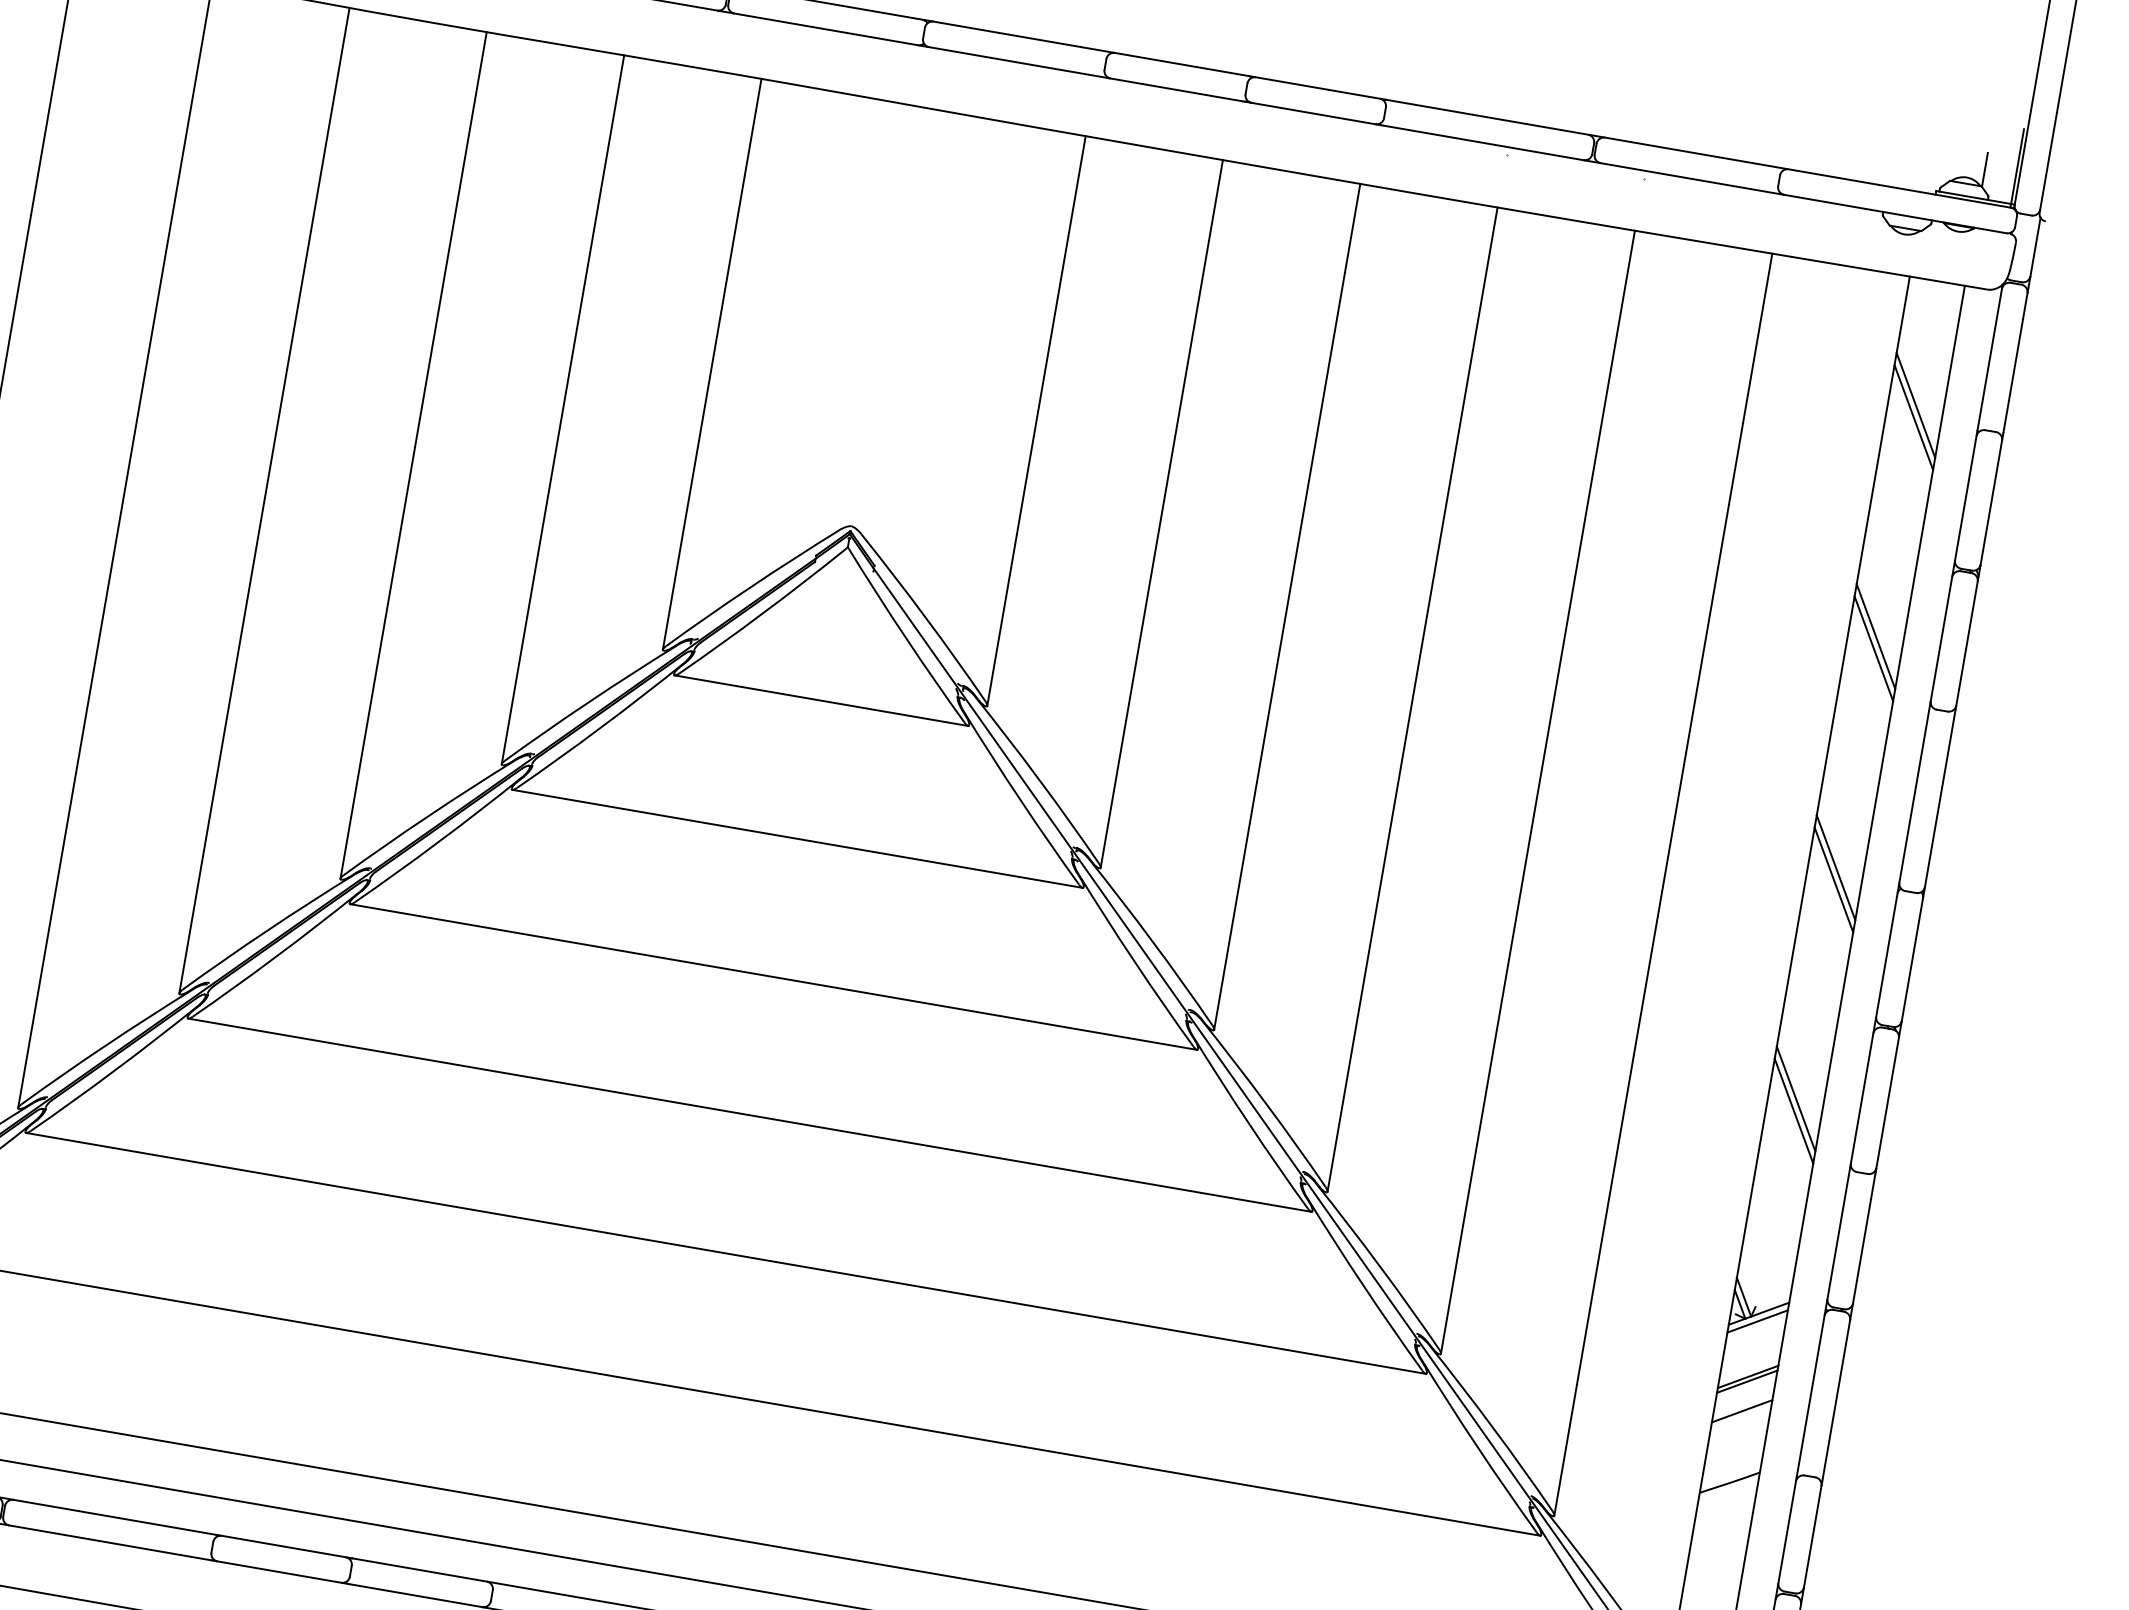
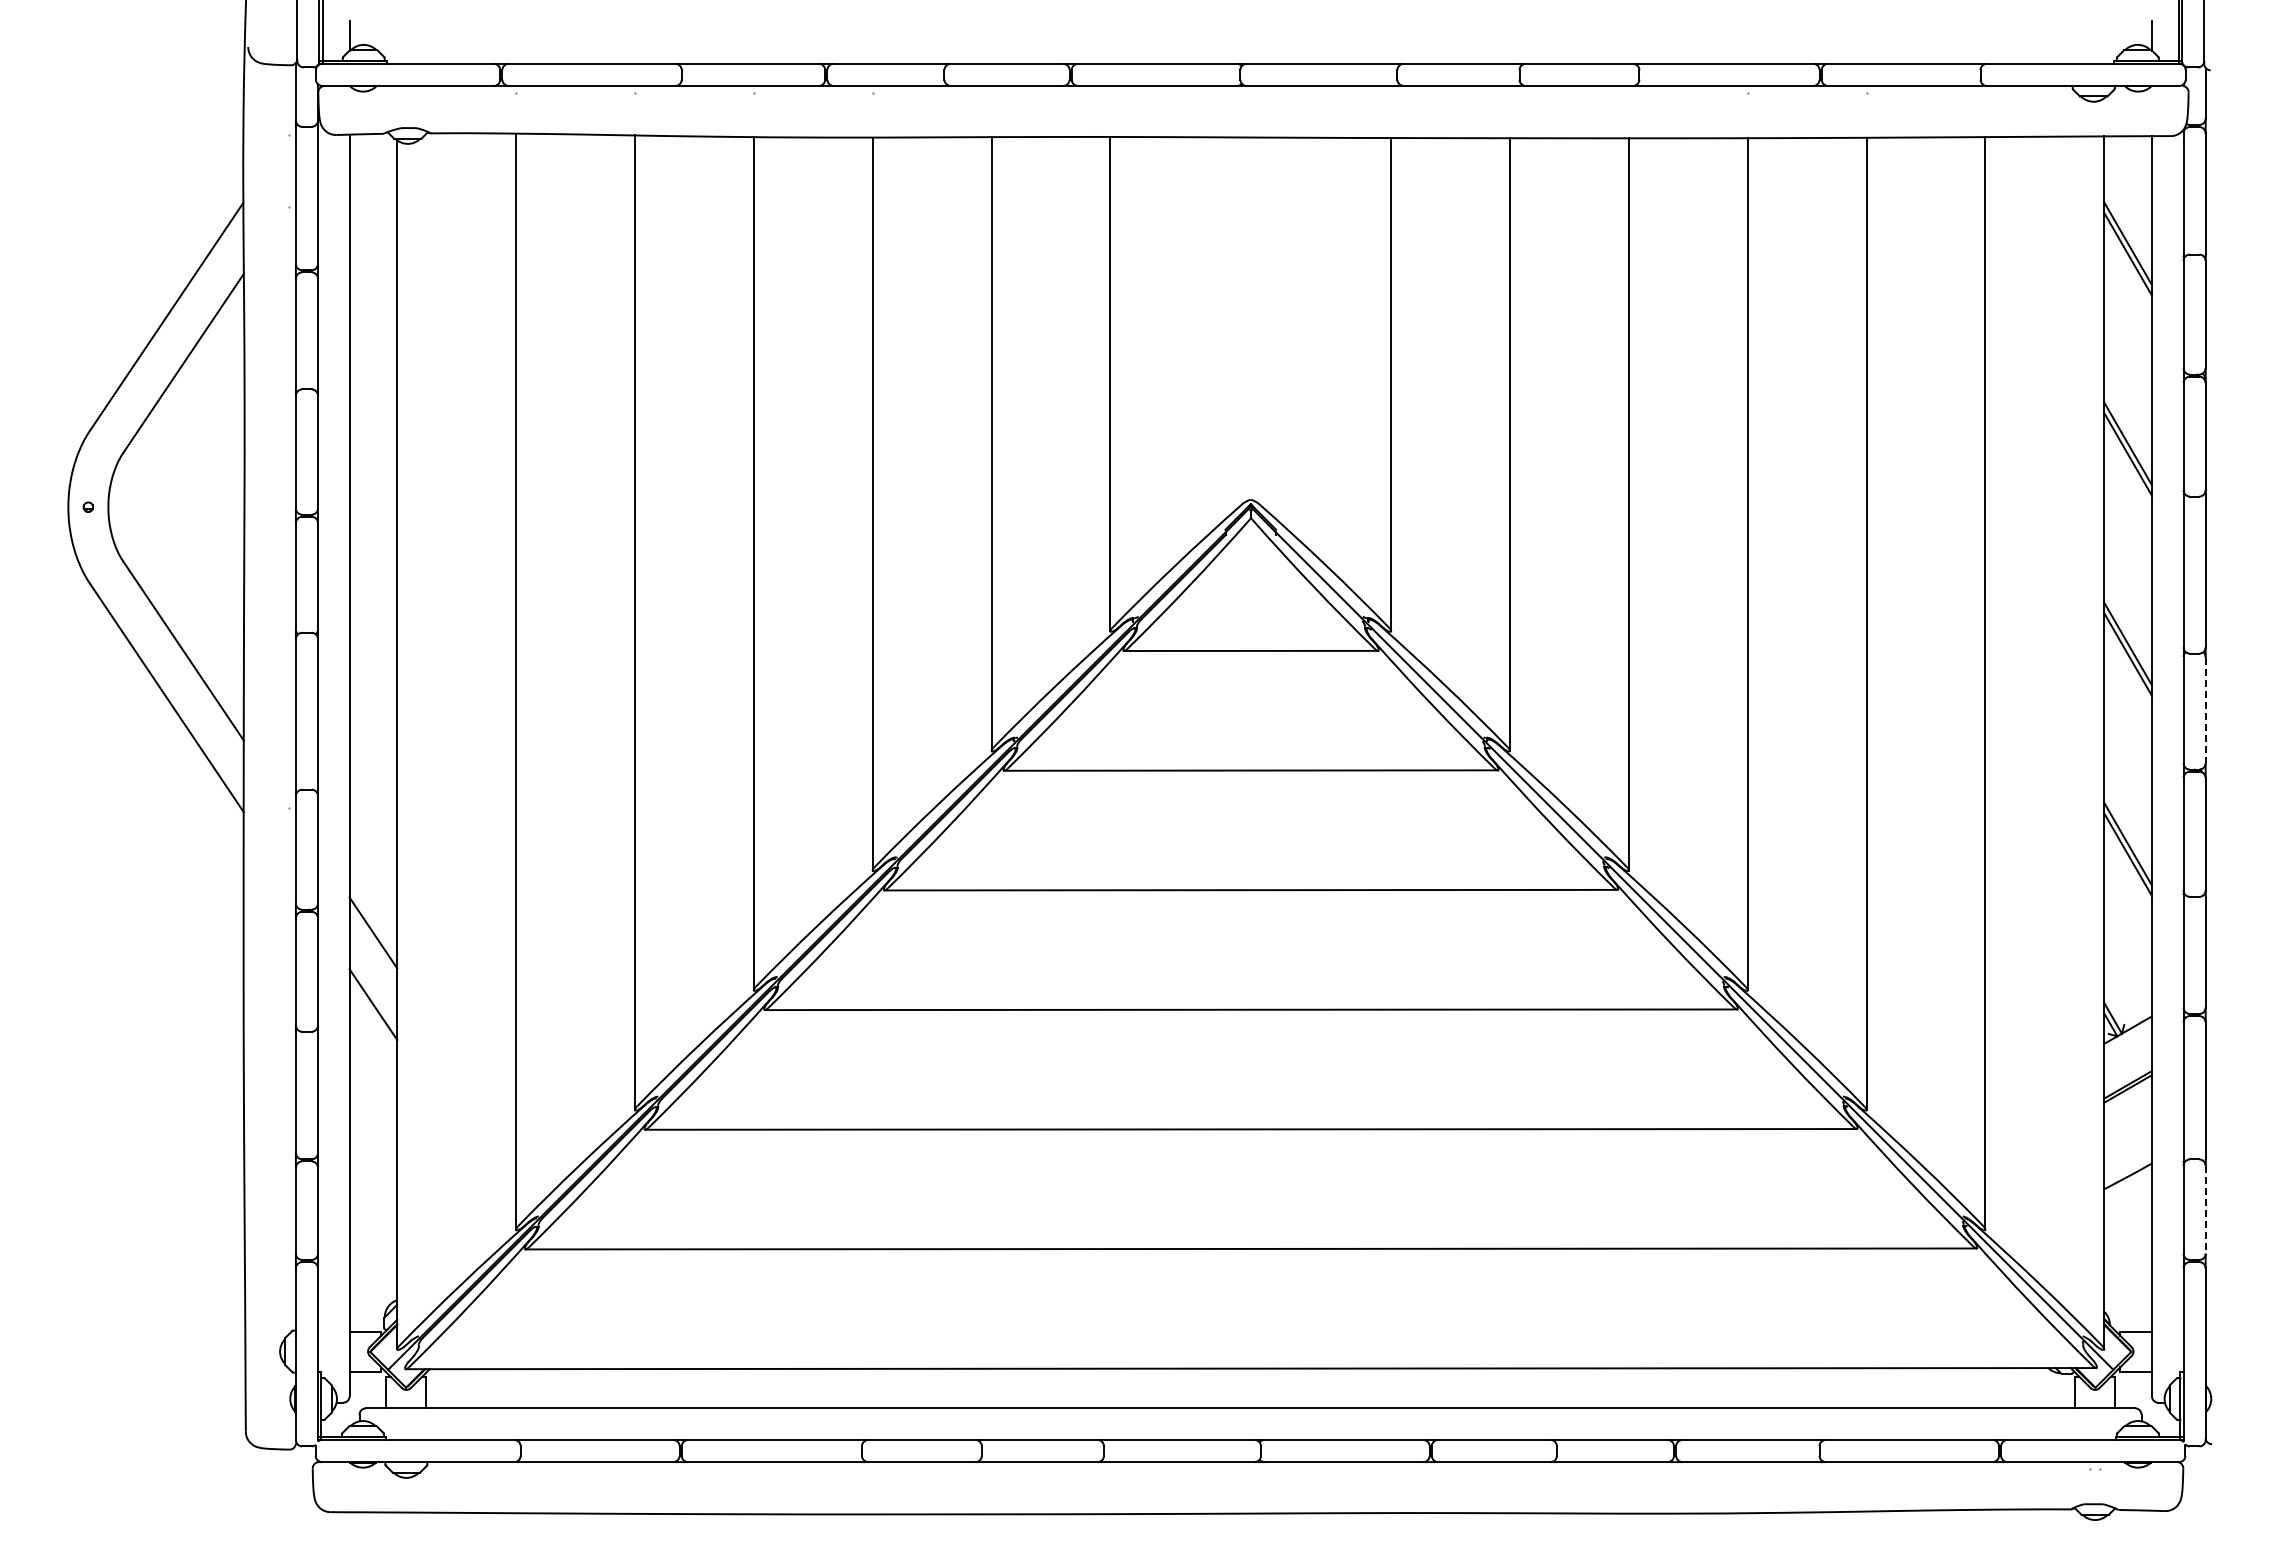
line: (1912, 959) -> (2205, 710), solid -> dashed
line: (1756, 1320) -> (2127, 1036), removed
line: (1741, 1411) -> (2127, 1114), removed
line: (1812, 1536) -> (2205, 1209), solid -> dashed

